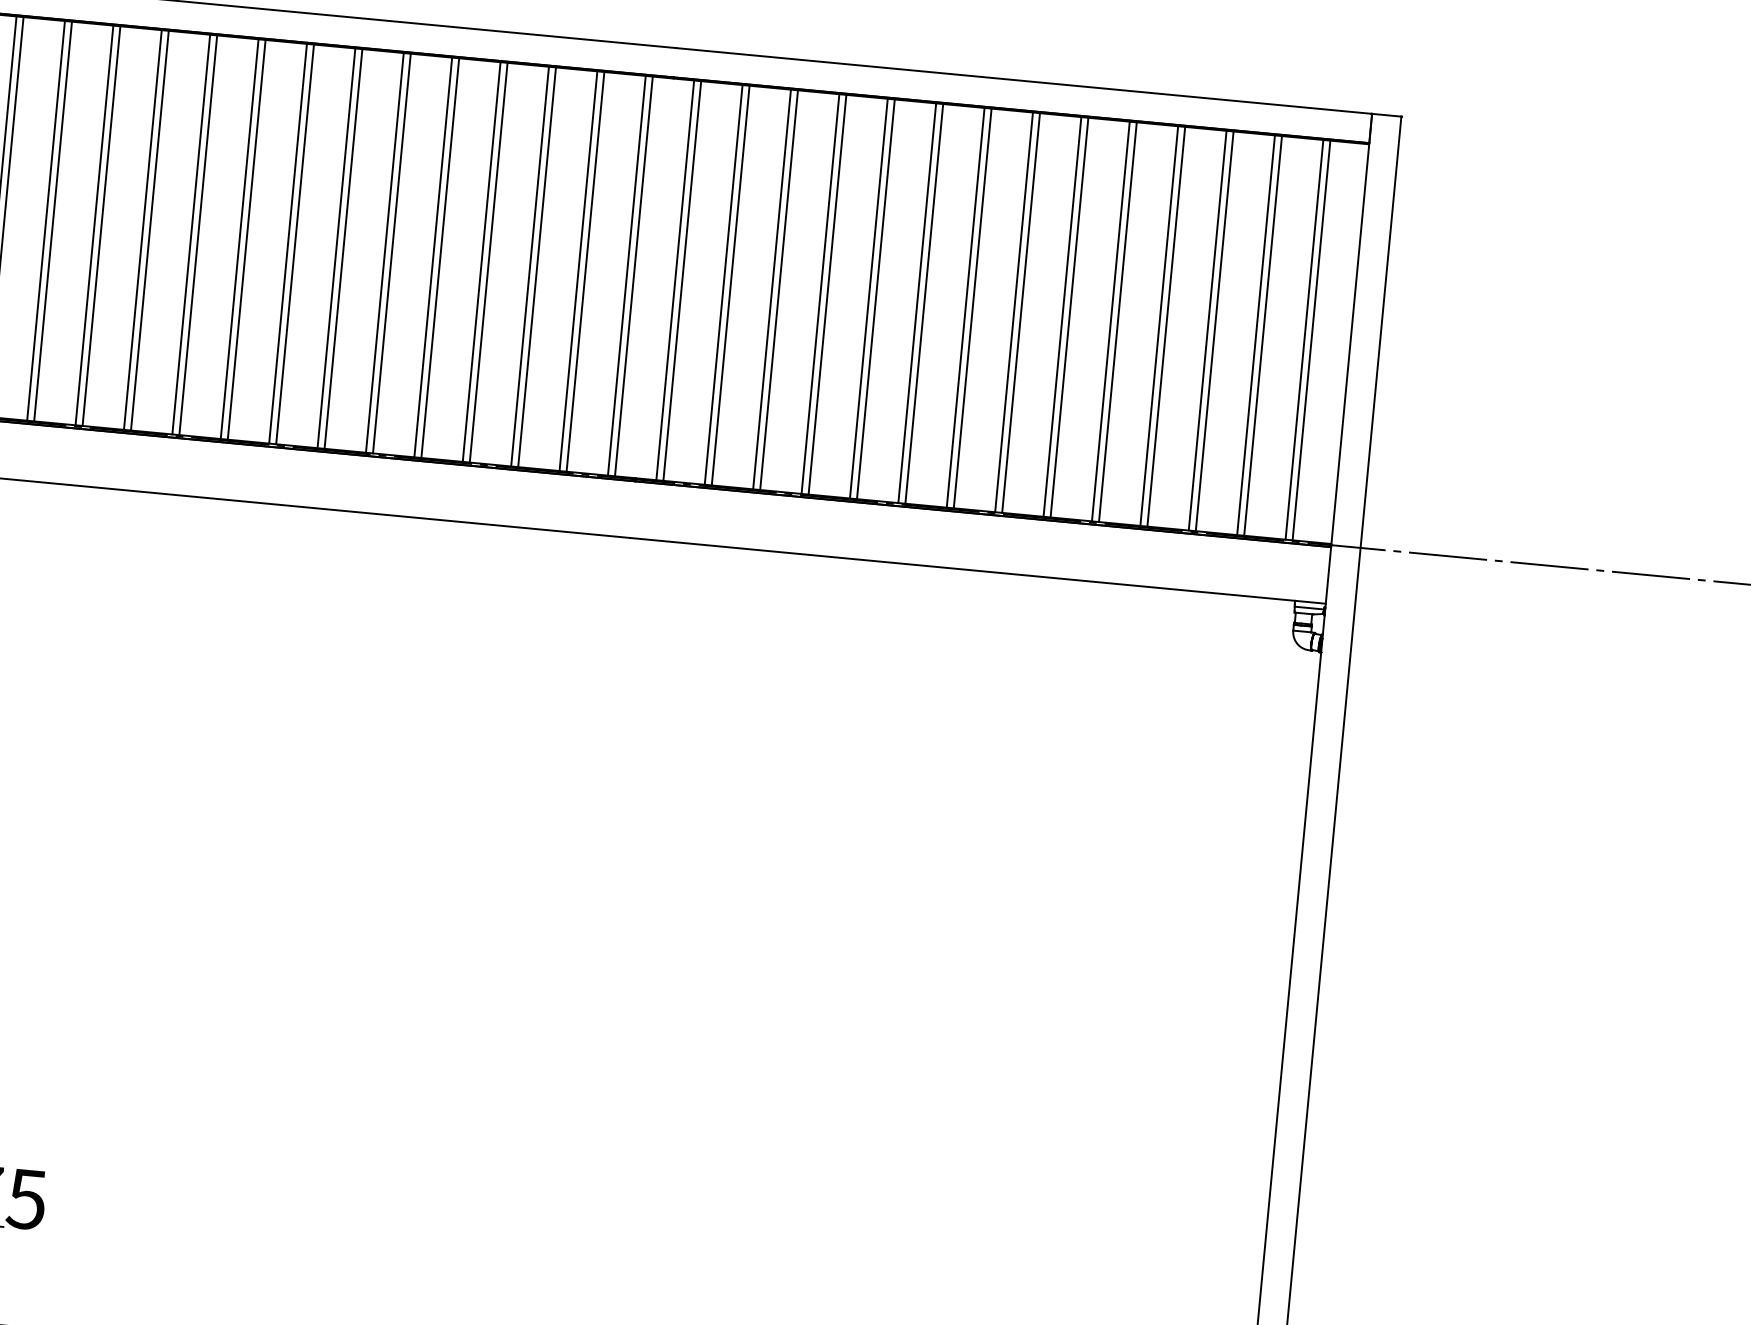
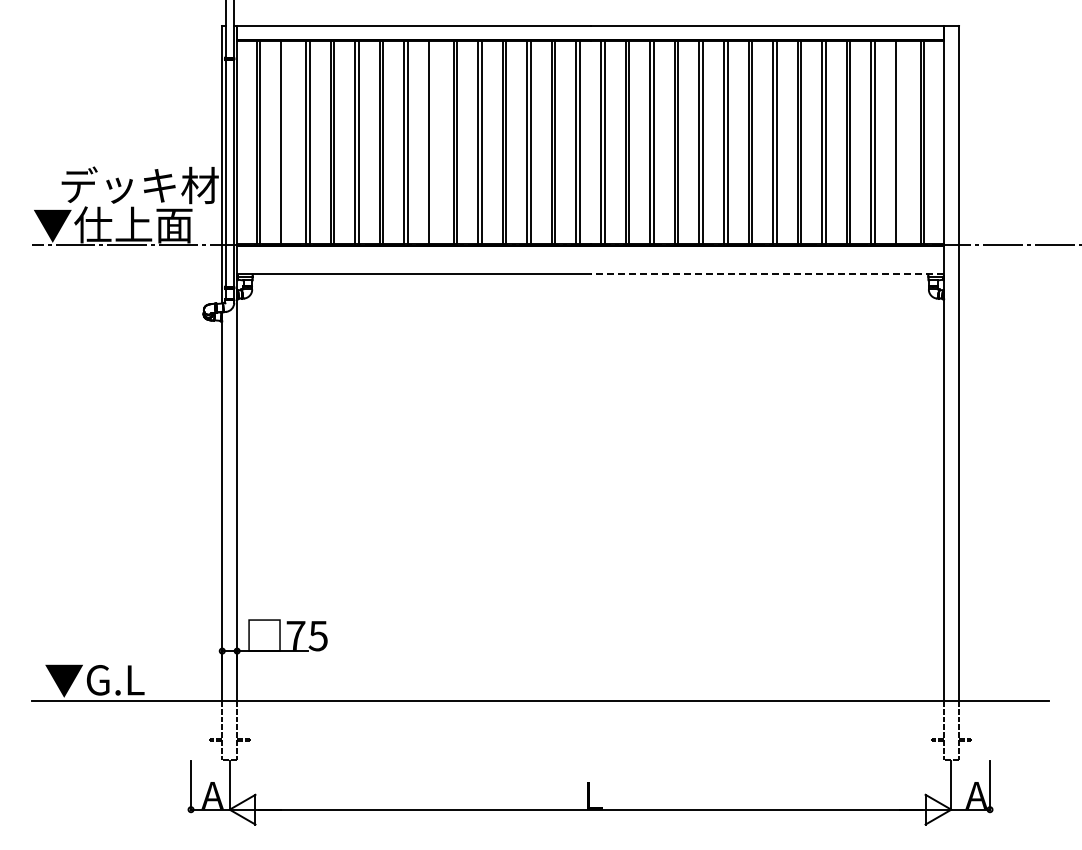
line: (54, 221) -> (285, 142), removed
line: (343, 248) -> (432, 142), removed
line: (1262, 335) -> (899, 142), removed
line: (978, 571) -> (767, 274), solid -> dashed

